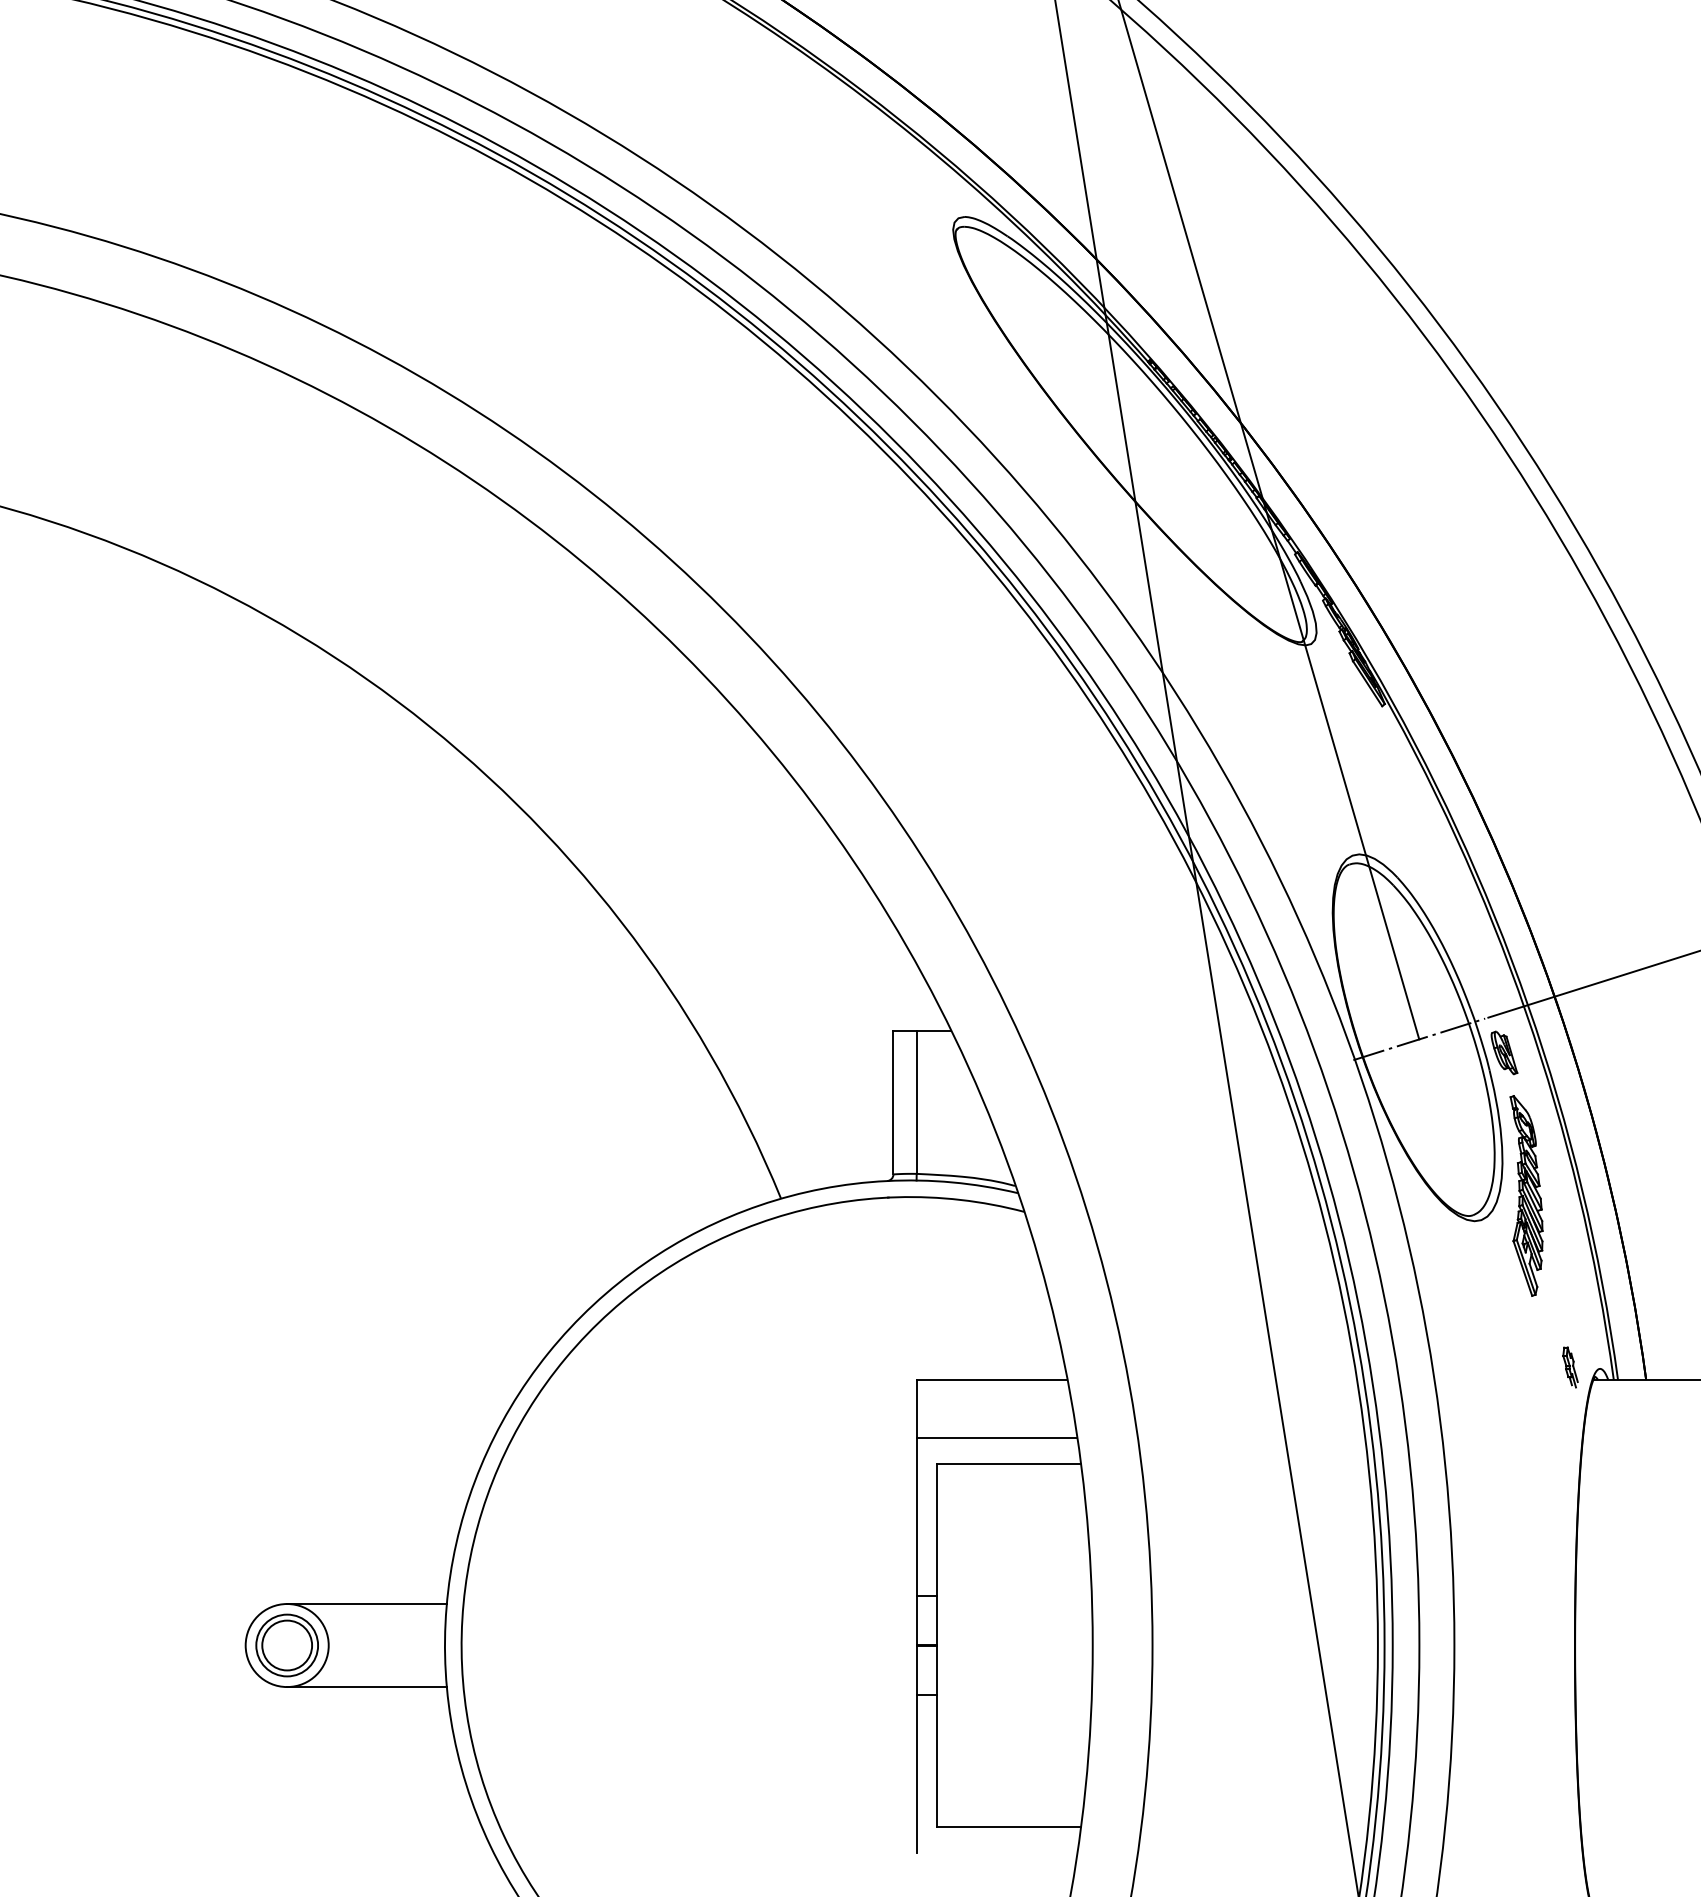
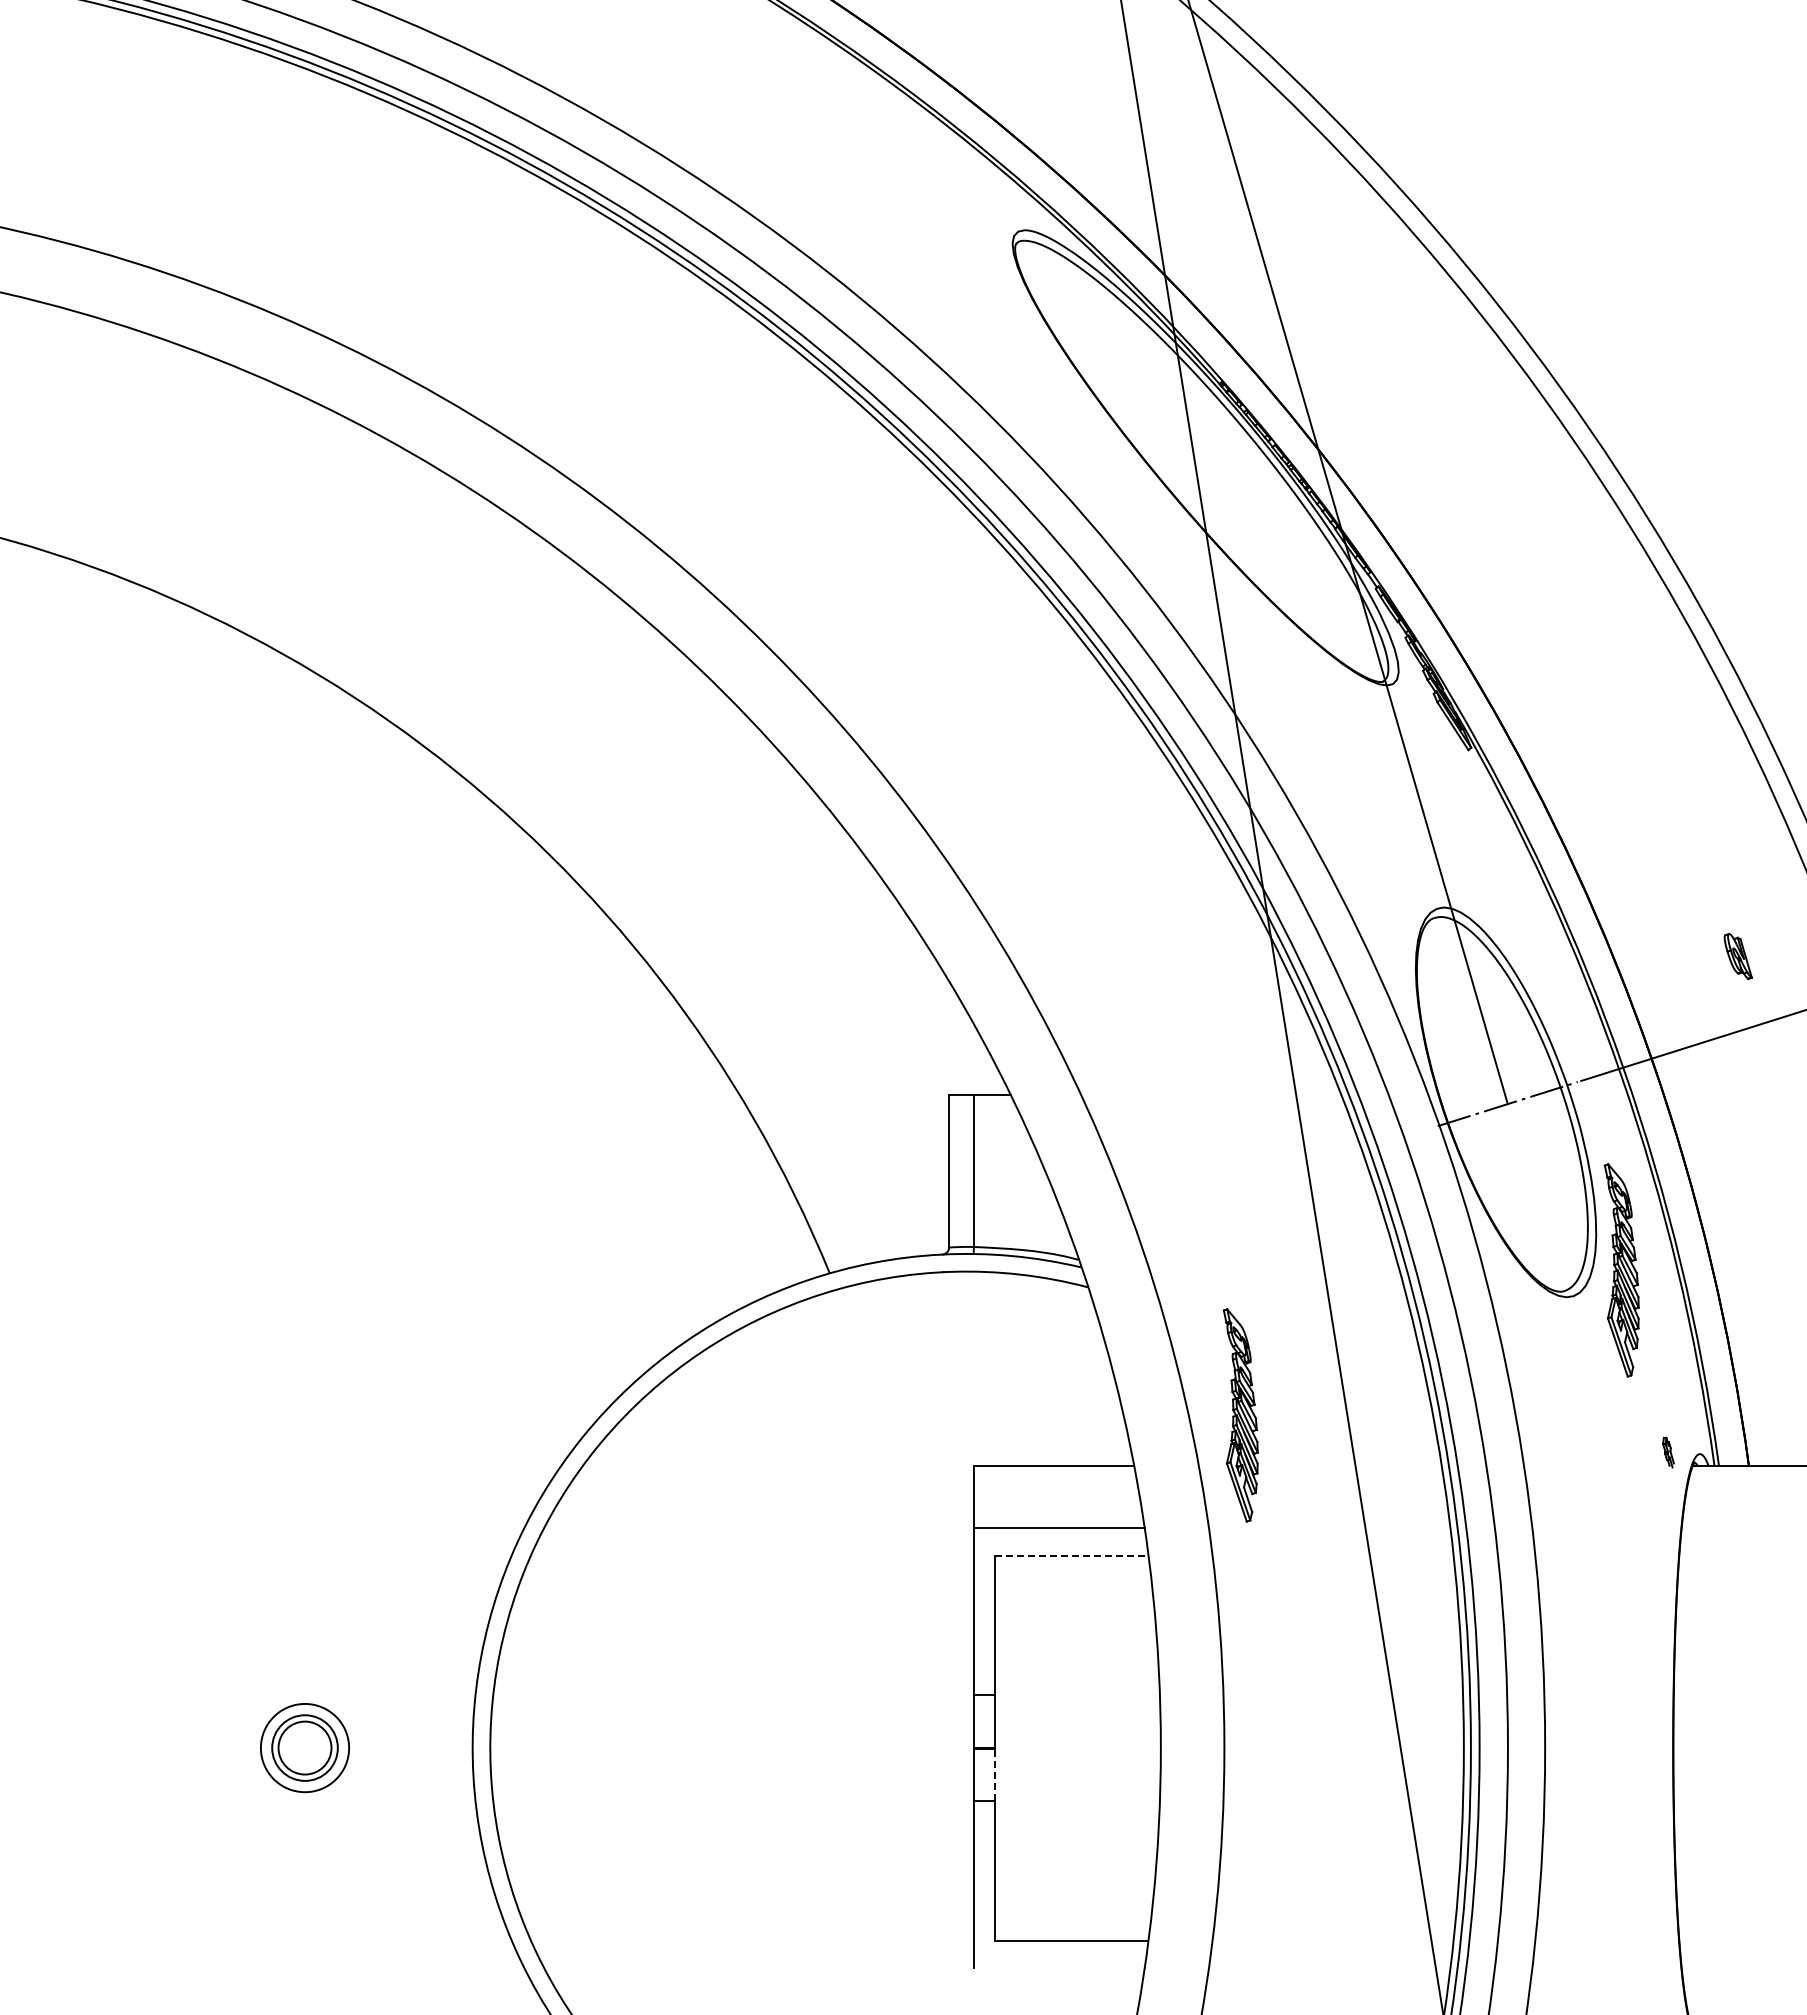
part: (1503, 1052) -> (1737, 956), moved
part: (1167, 1332) -> (1240, 1415), added
part: (1570, 1367) -> (1668, 1452), size x0.7
line: (1008, 1464) -> (1071, 1555), solid -> dashed
line: (366, 1603) -> (389, 1703), removed
line: (937, 1670) -> (995, 1774), solid -> dashed
line: (366, 1687) -> (389, 1792), removed

